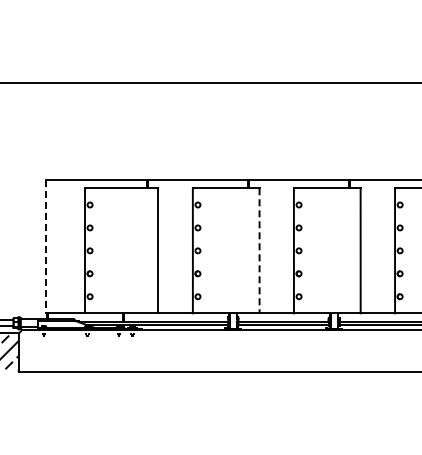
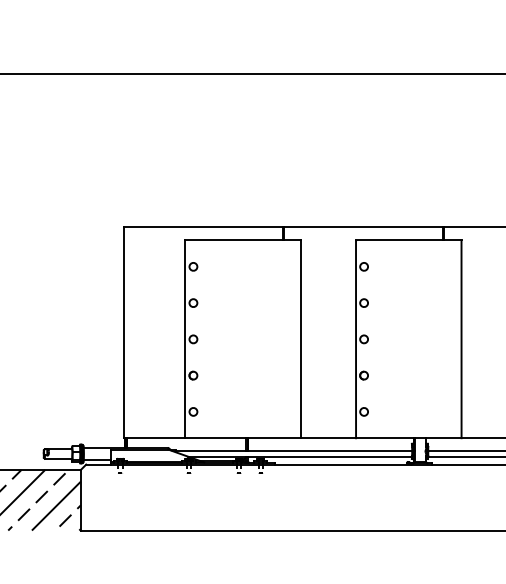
line: (46, 246) -> (124, 332), dashed -> solid
line: (259, 250) -> (461, 338), dashed -> solid

